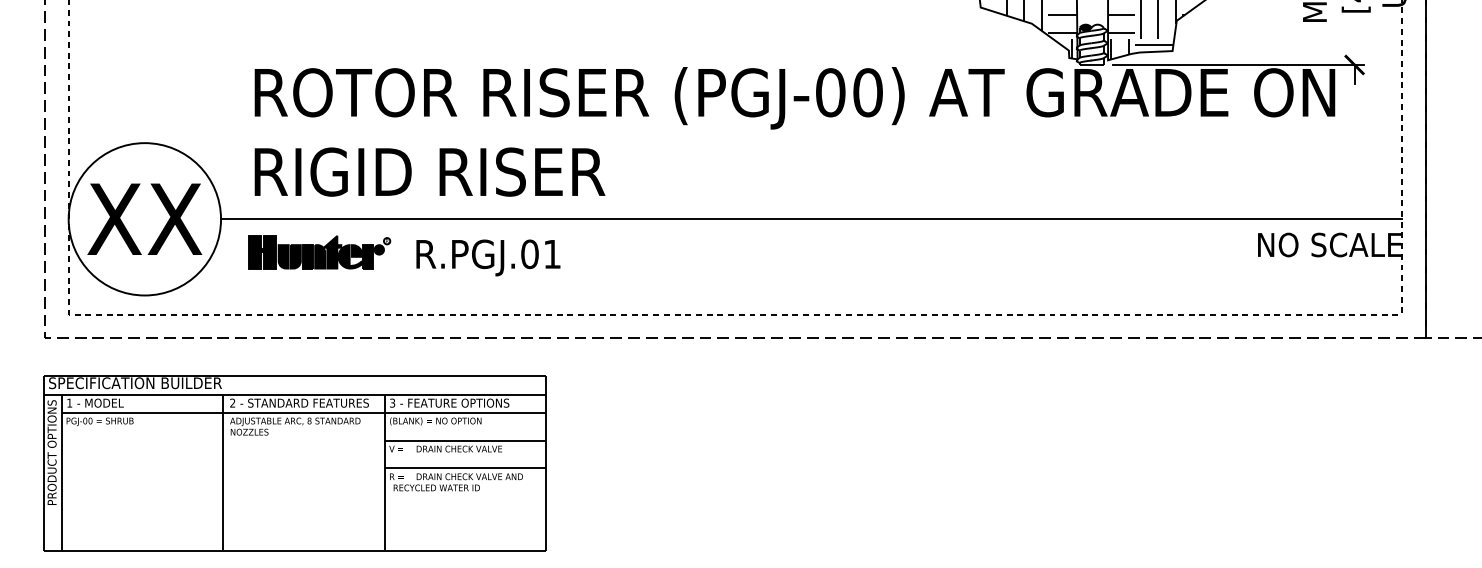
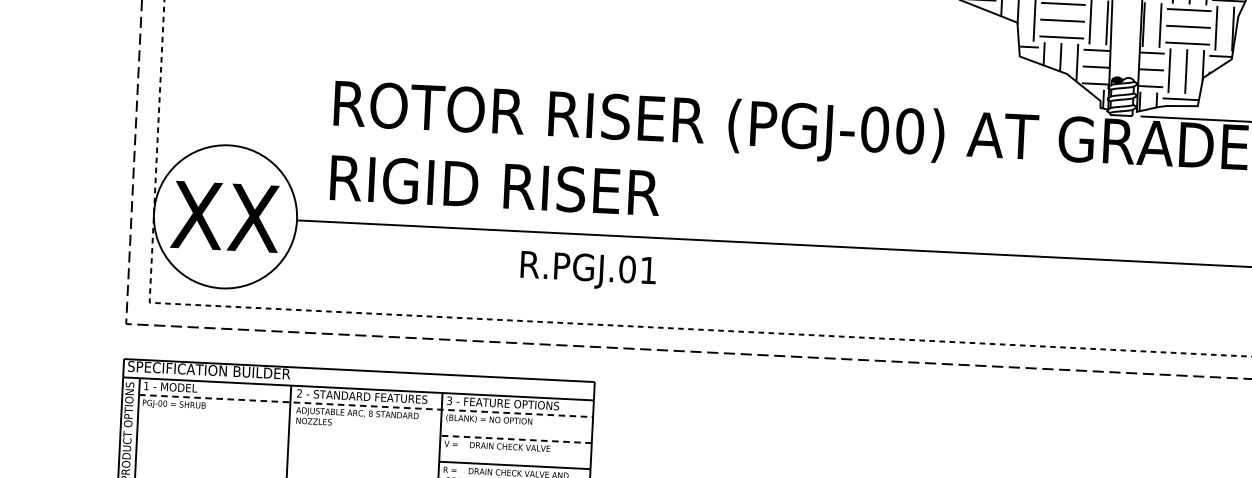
part: (319, 252) -> (387, 256), removed
text: (488, 257) -> (588, 270), moved
line: (304, 413) -> (366, 406), solid -> dashed
line: (465, 440) -> (516, 439), solid -> dashed

